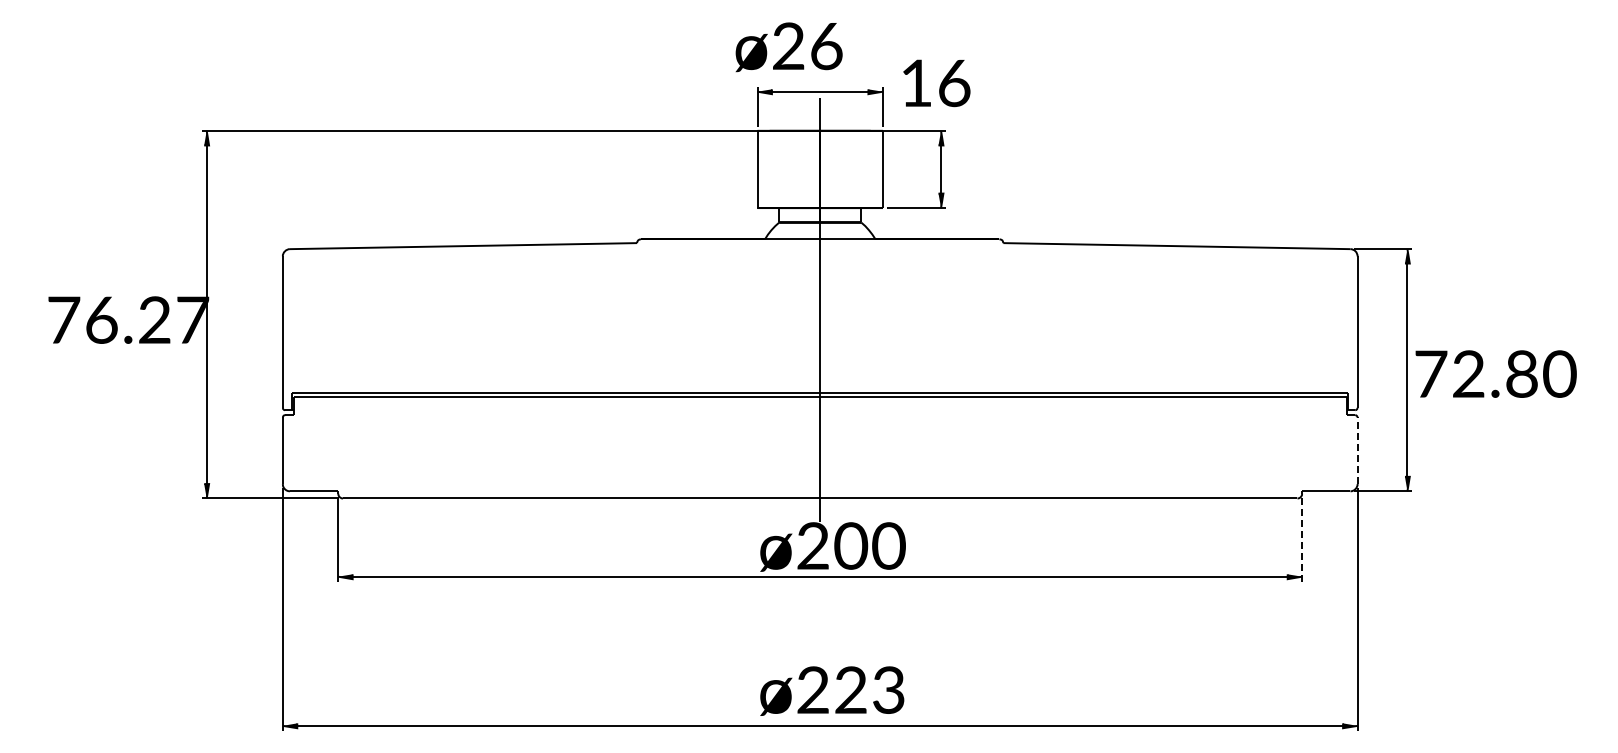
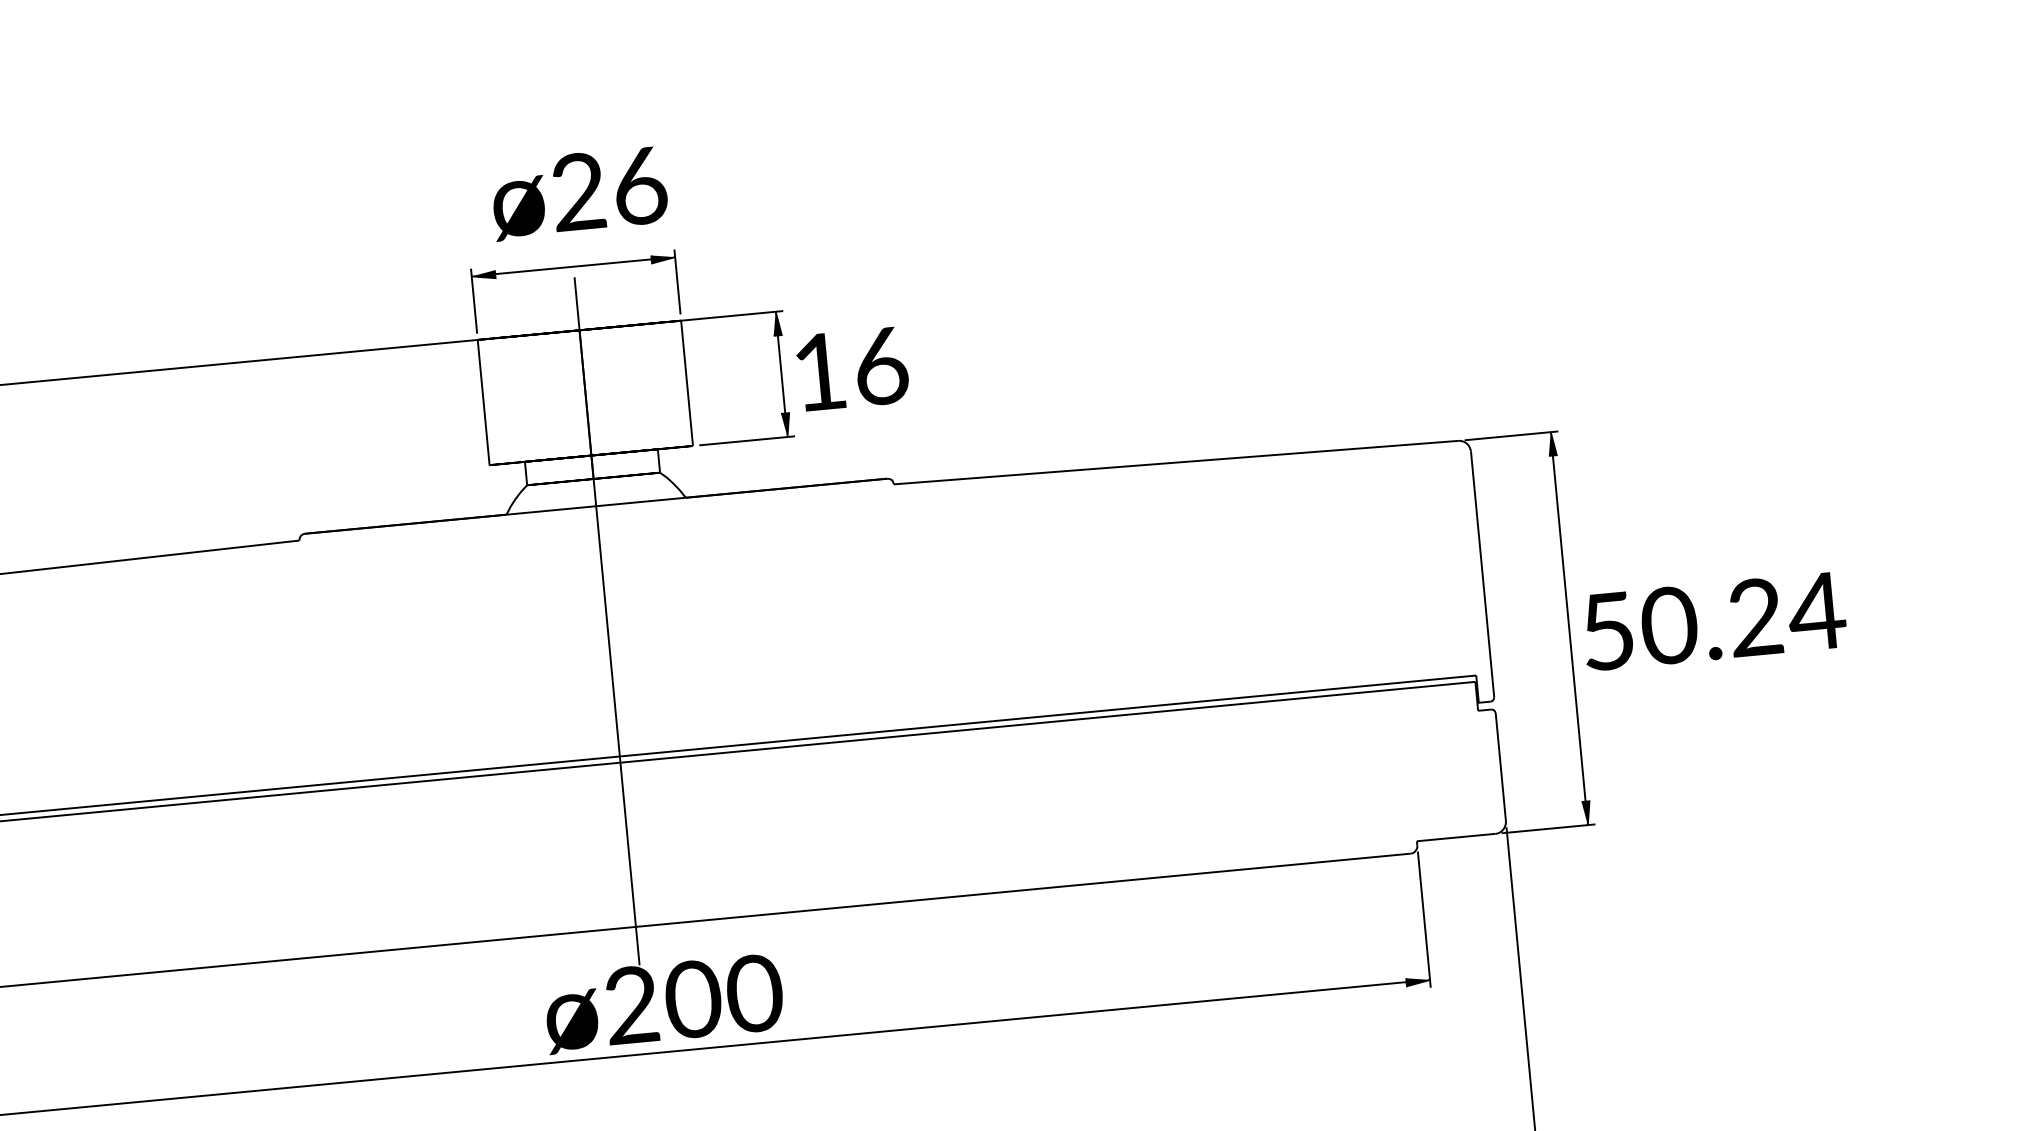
text: (788, 47) -> (578, 193), moved
text: (936, 83) -> (852, 369), moved
text: (1495, 373) -> (1712, 620), 72.80 -> 50.24
line: (1357, 450) -> (1500, 766), dashed -> solid
line: (1302, 539) -> (1424, 919), dashed -> solid

